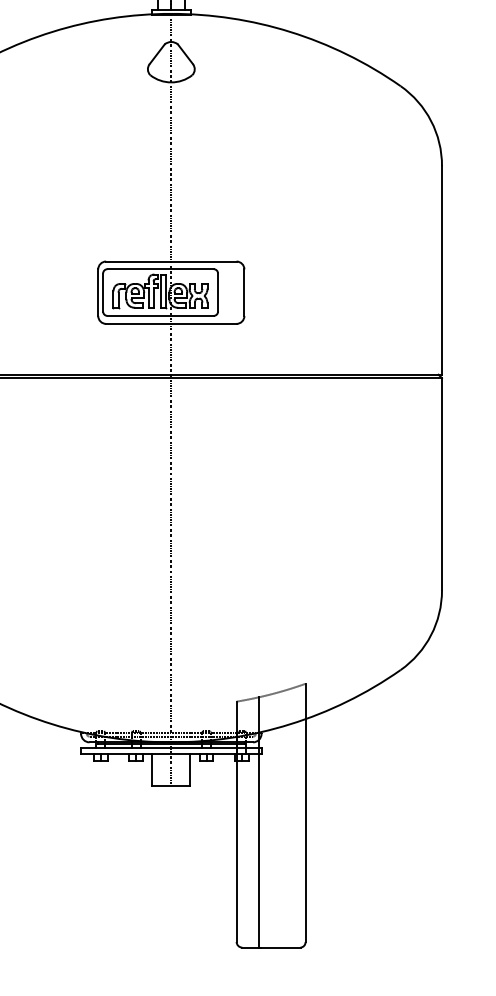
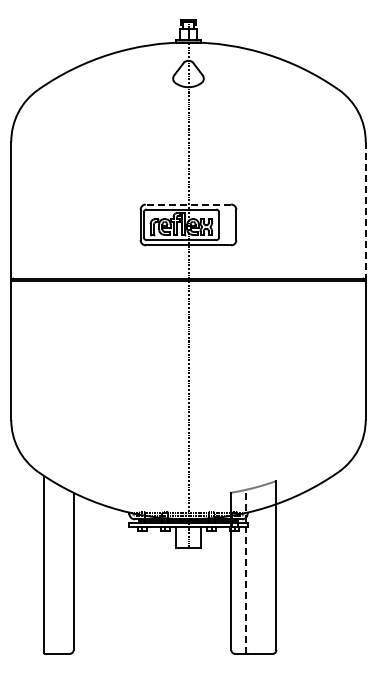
line: (171, 261) -> (188, 204), solid -> dashed
line: (441, 270) -> (365, 210), solid -> dashed
line: (259, 821) -> (246, 571), solid -> dashed

